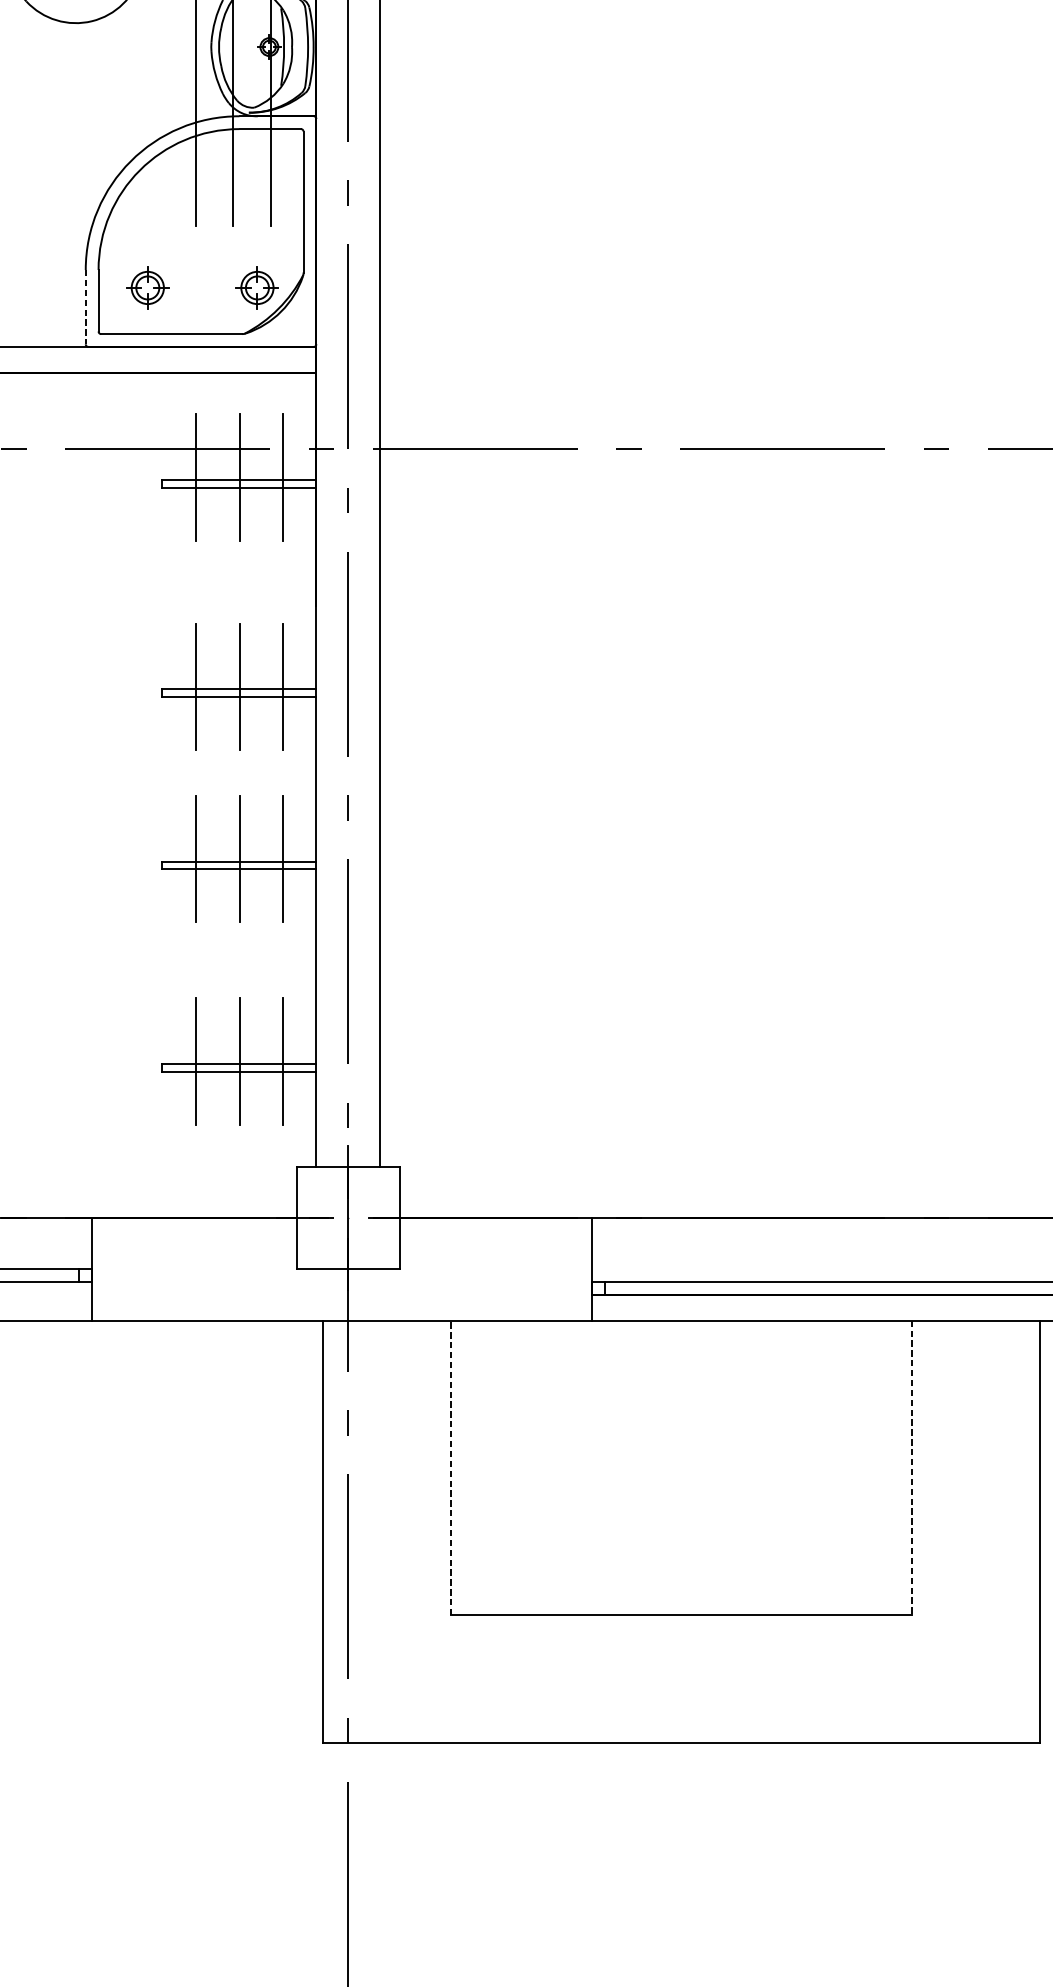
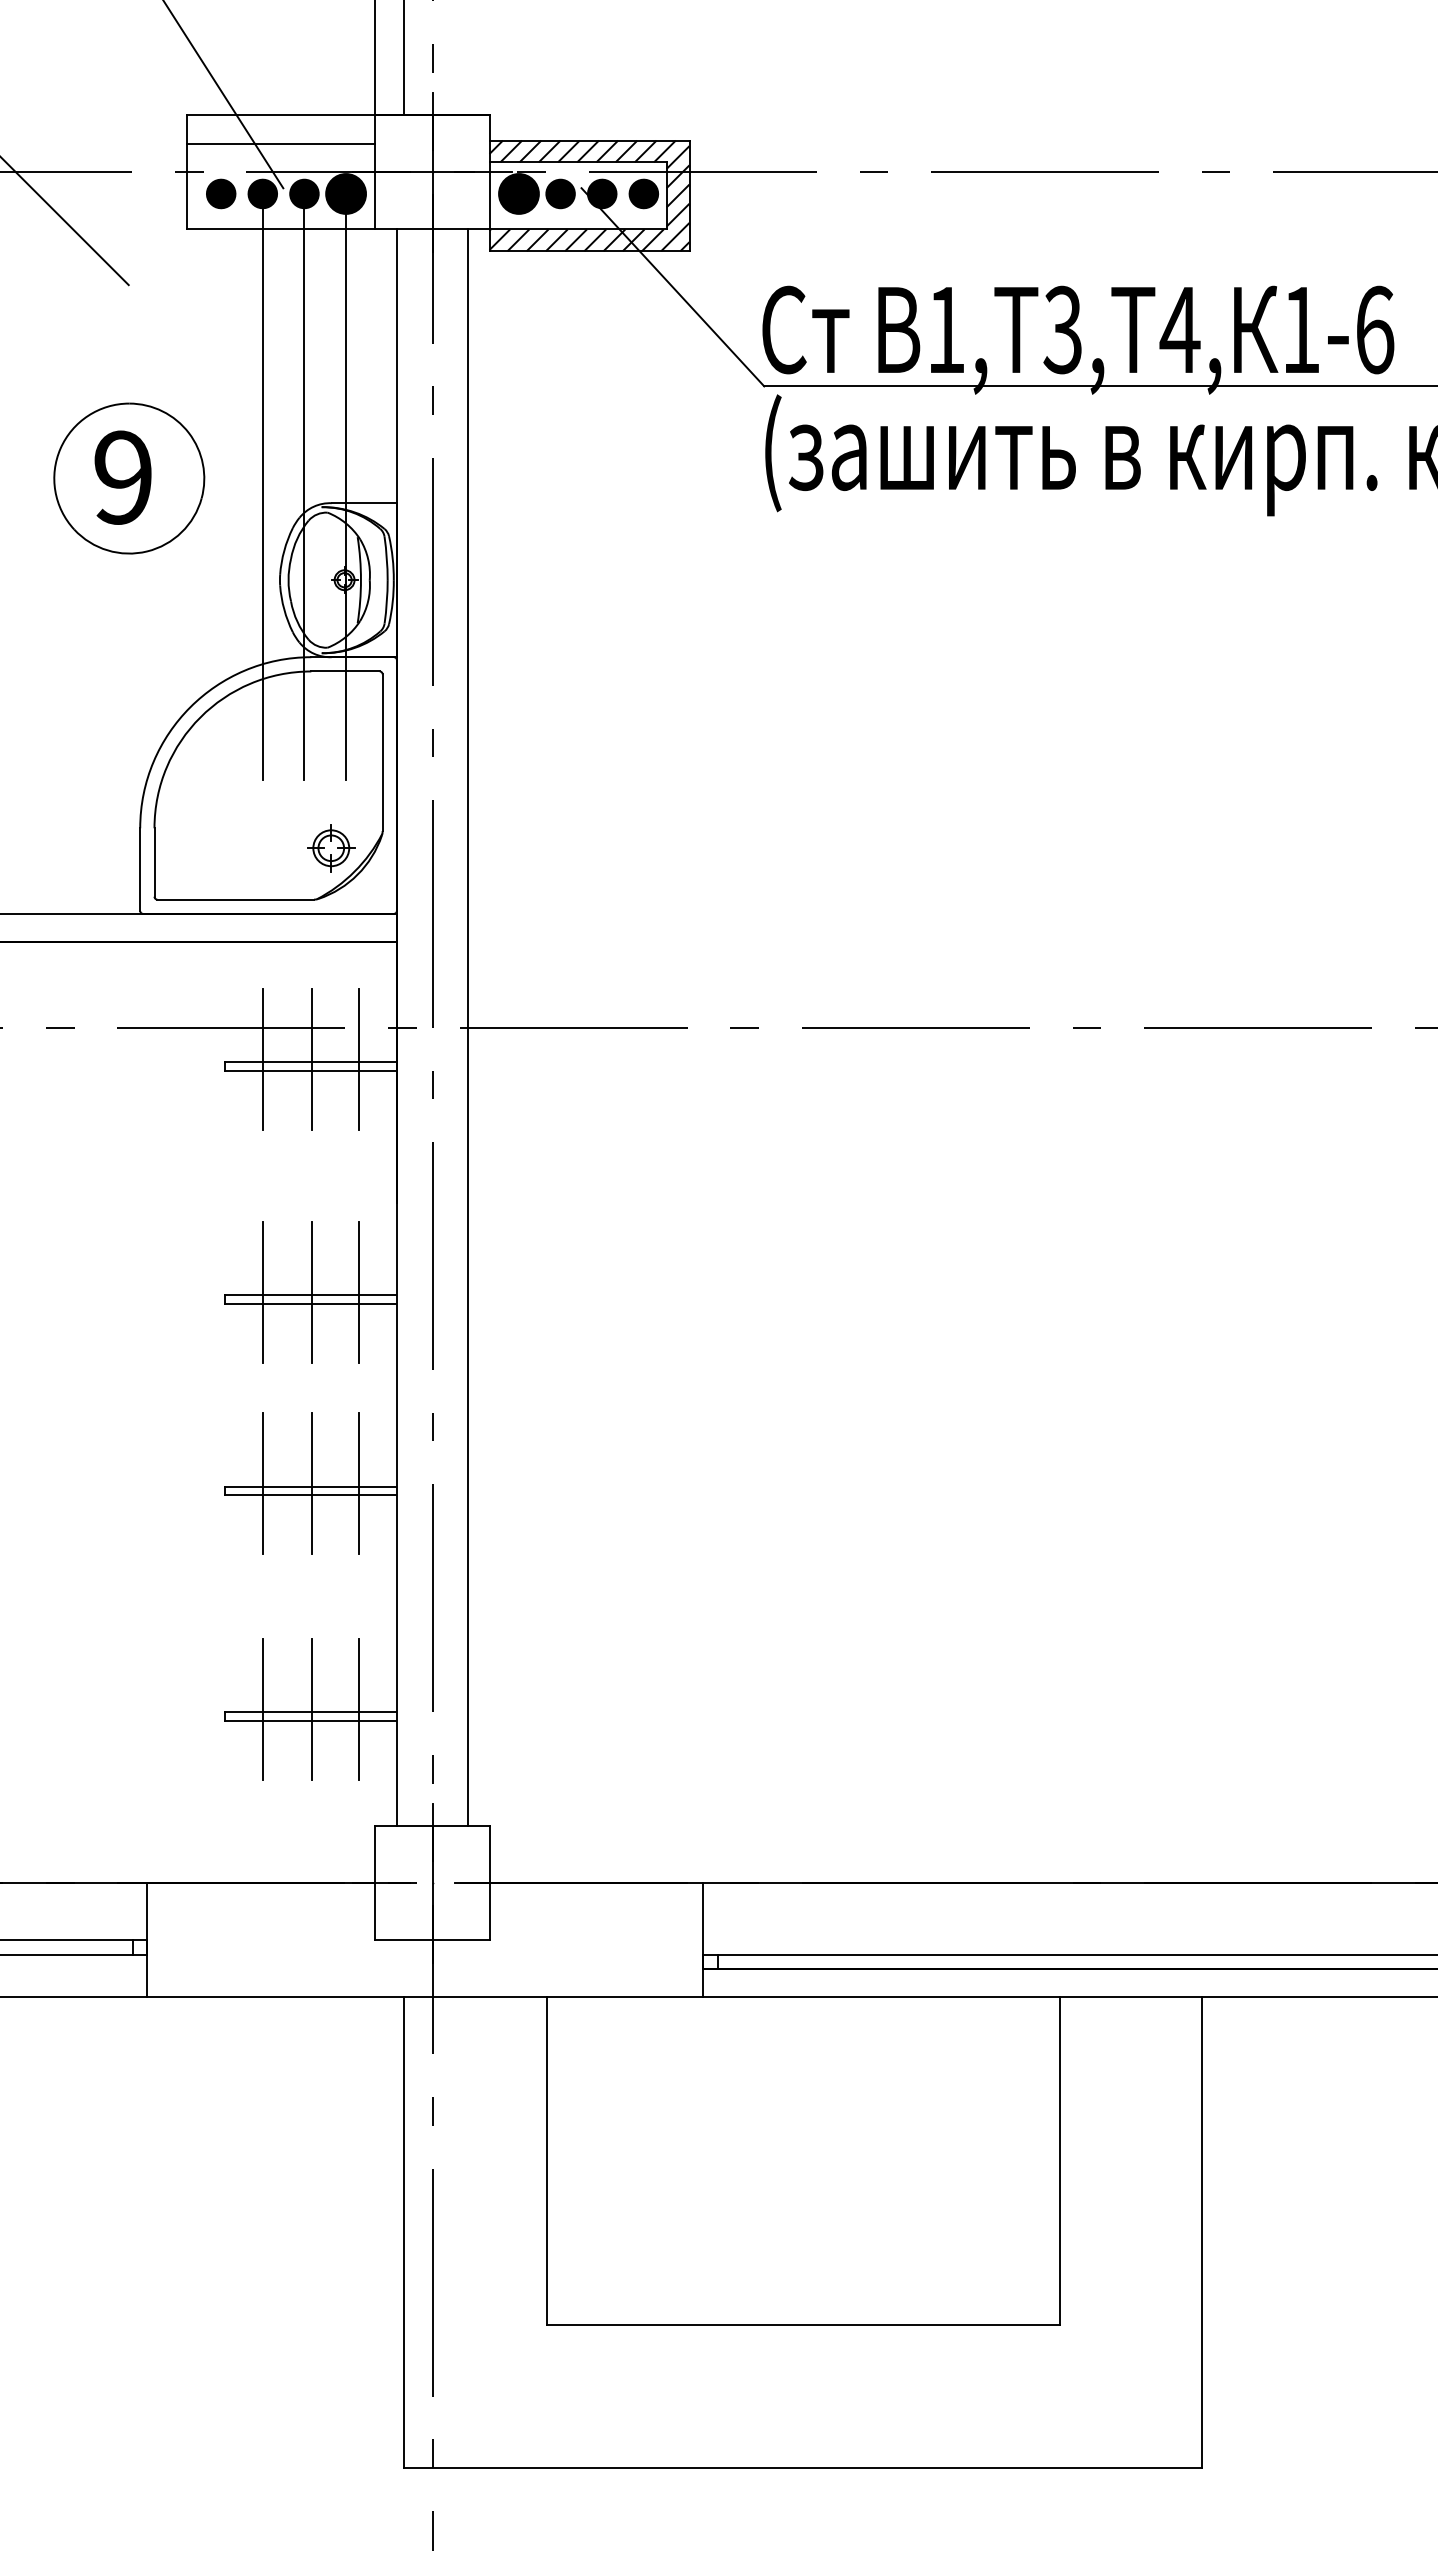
part: (148, 288) -> (209, 848), removed
line: (86, 307) -> (140, 870), dashed -> solid
line: (450, 1468) -> (546, 2161), dashed -> solid
line: (911, 1468) -> (1059, 2161), dashed -> solid

